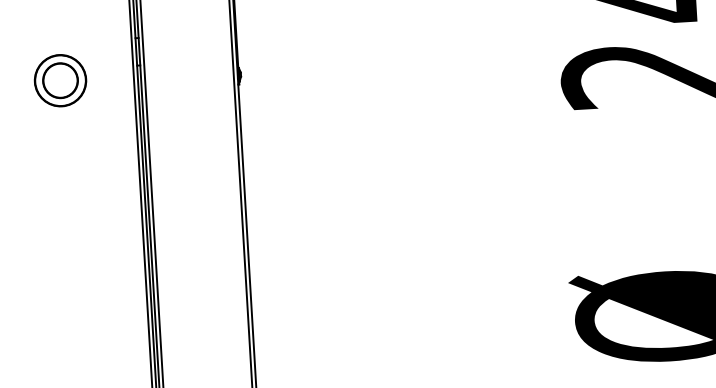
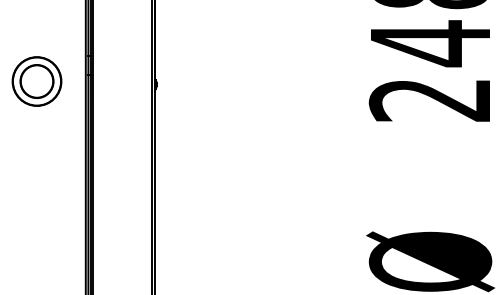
part: (59, 80) -> (36, 81), size x1.43

